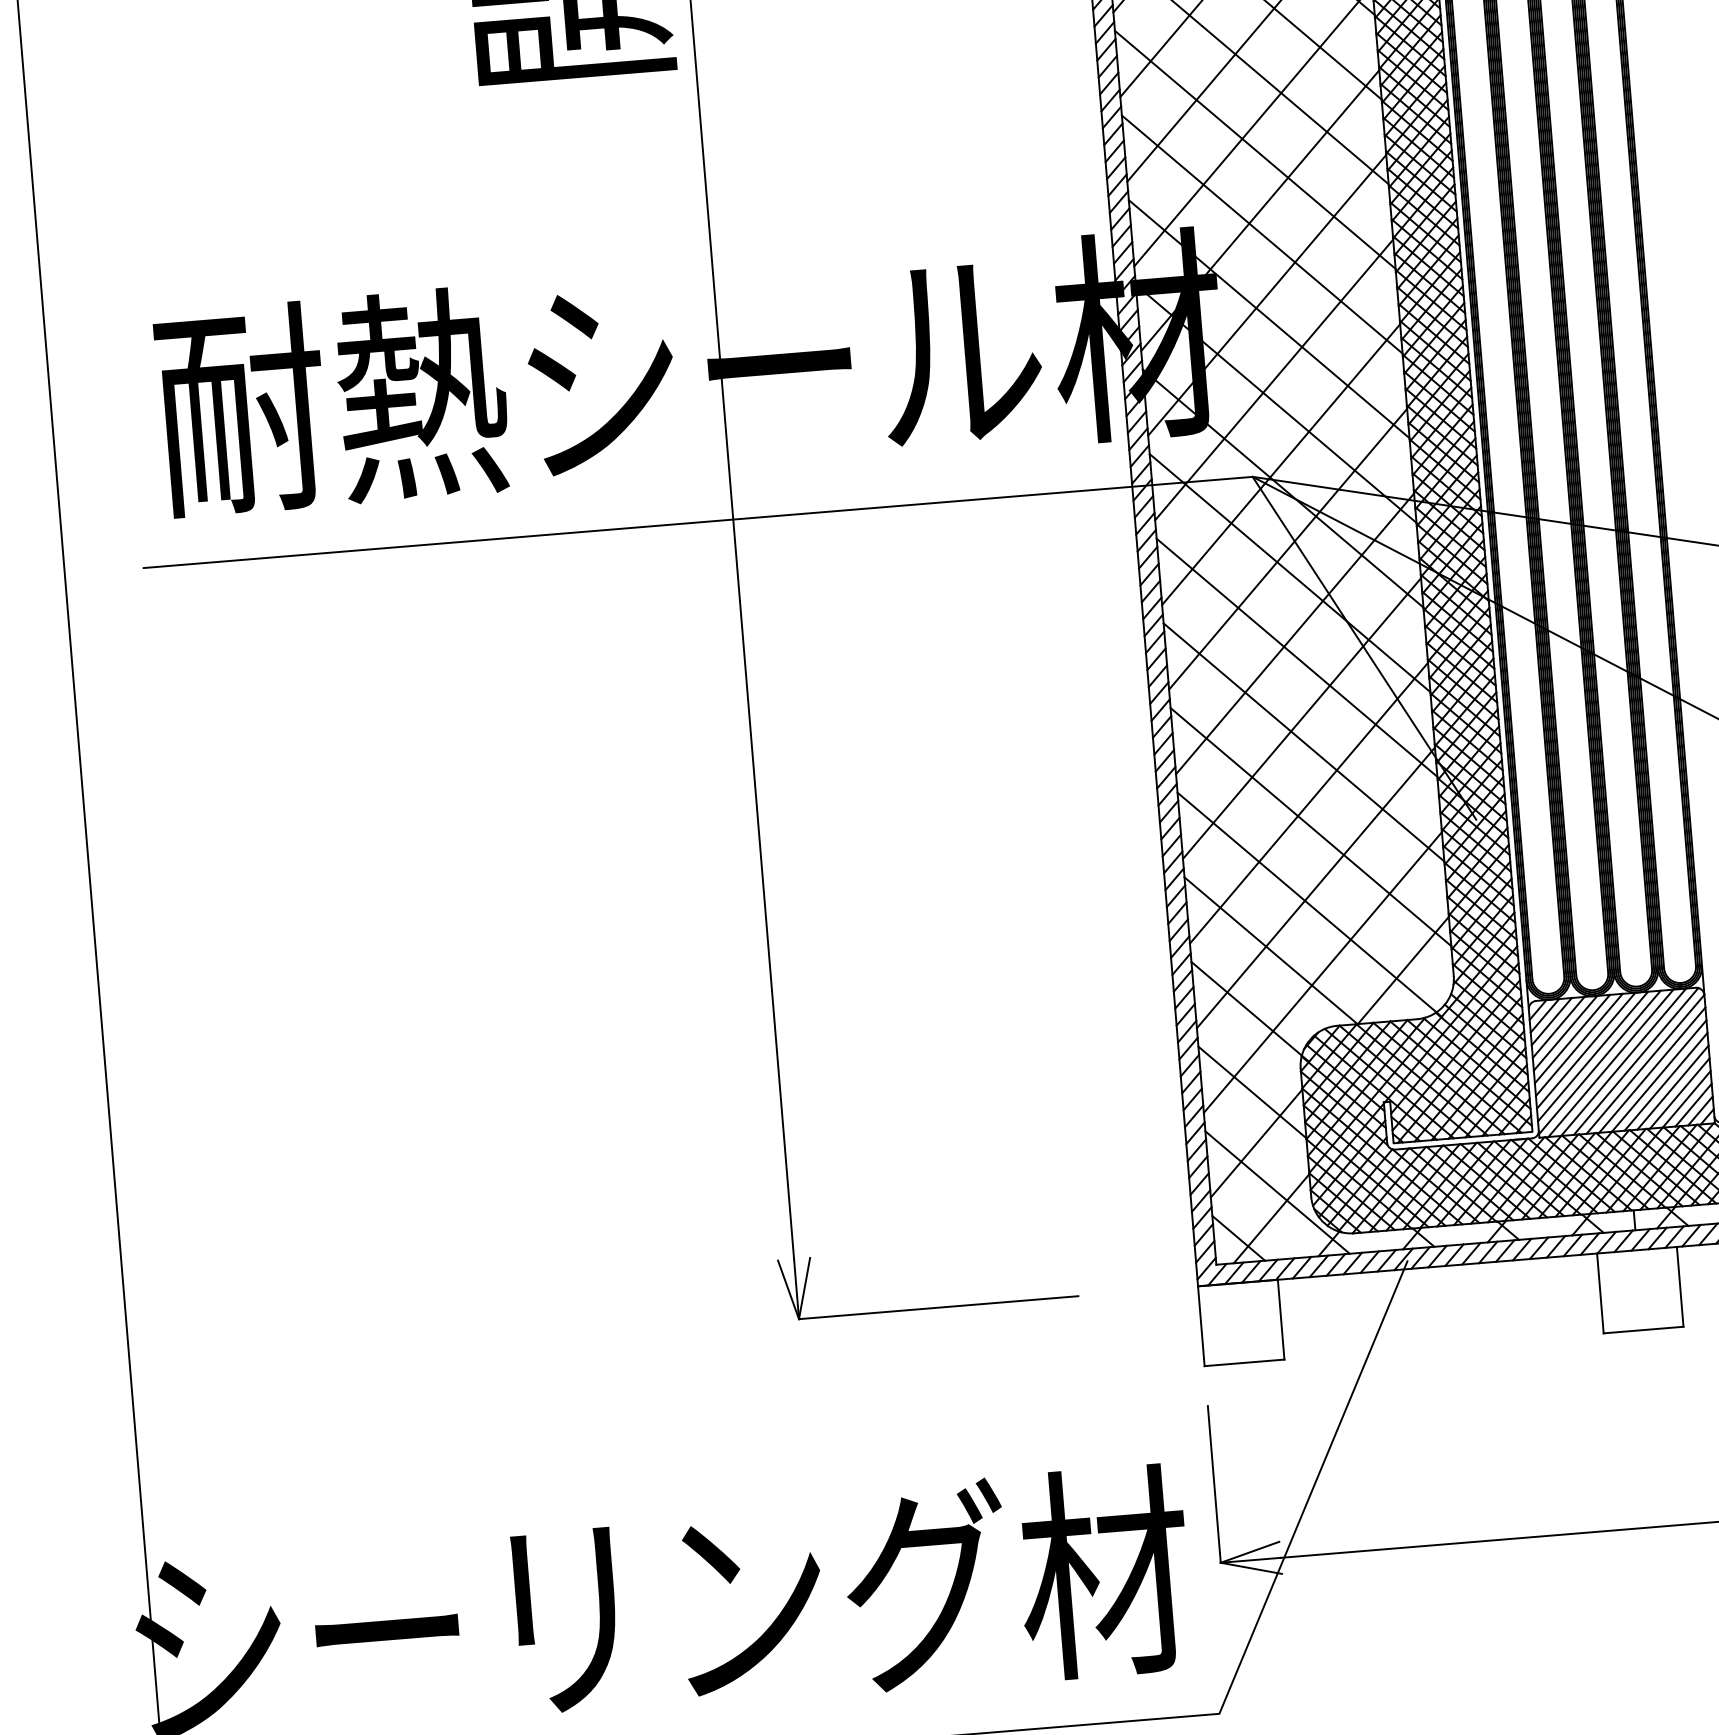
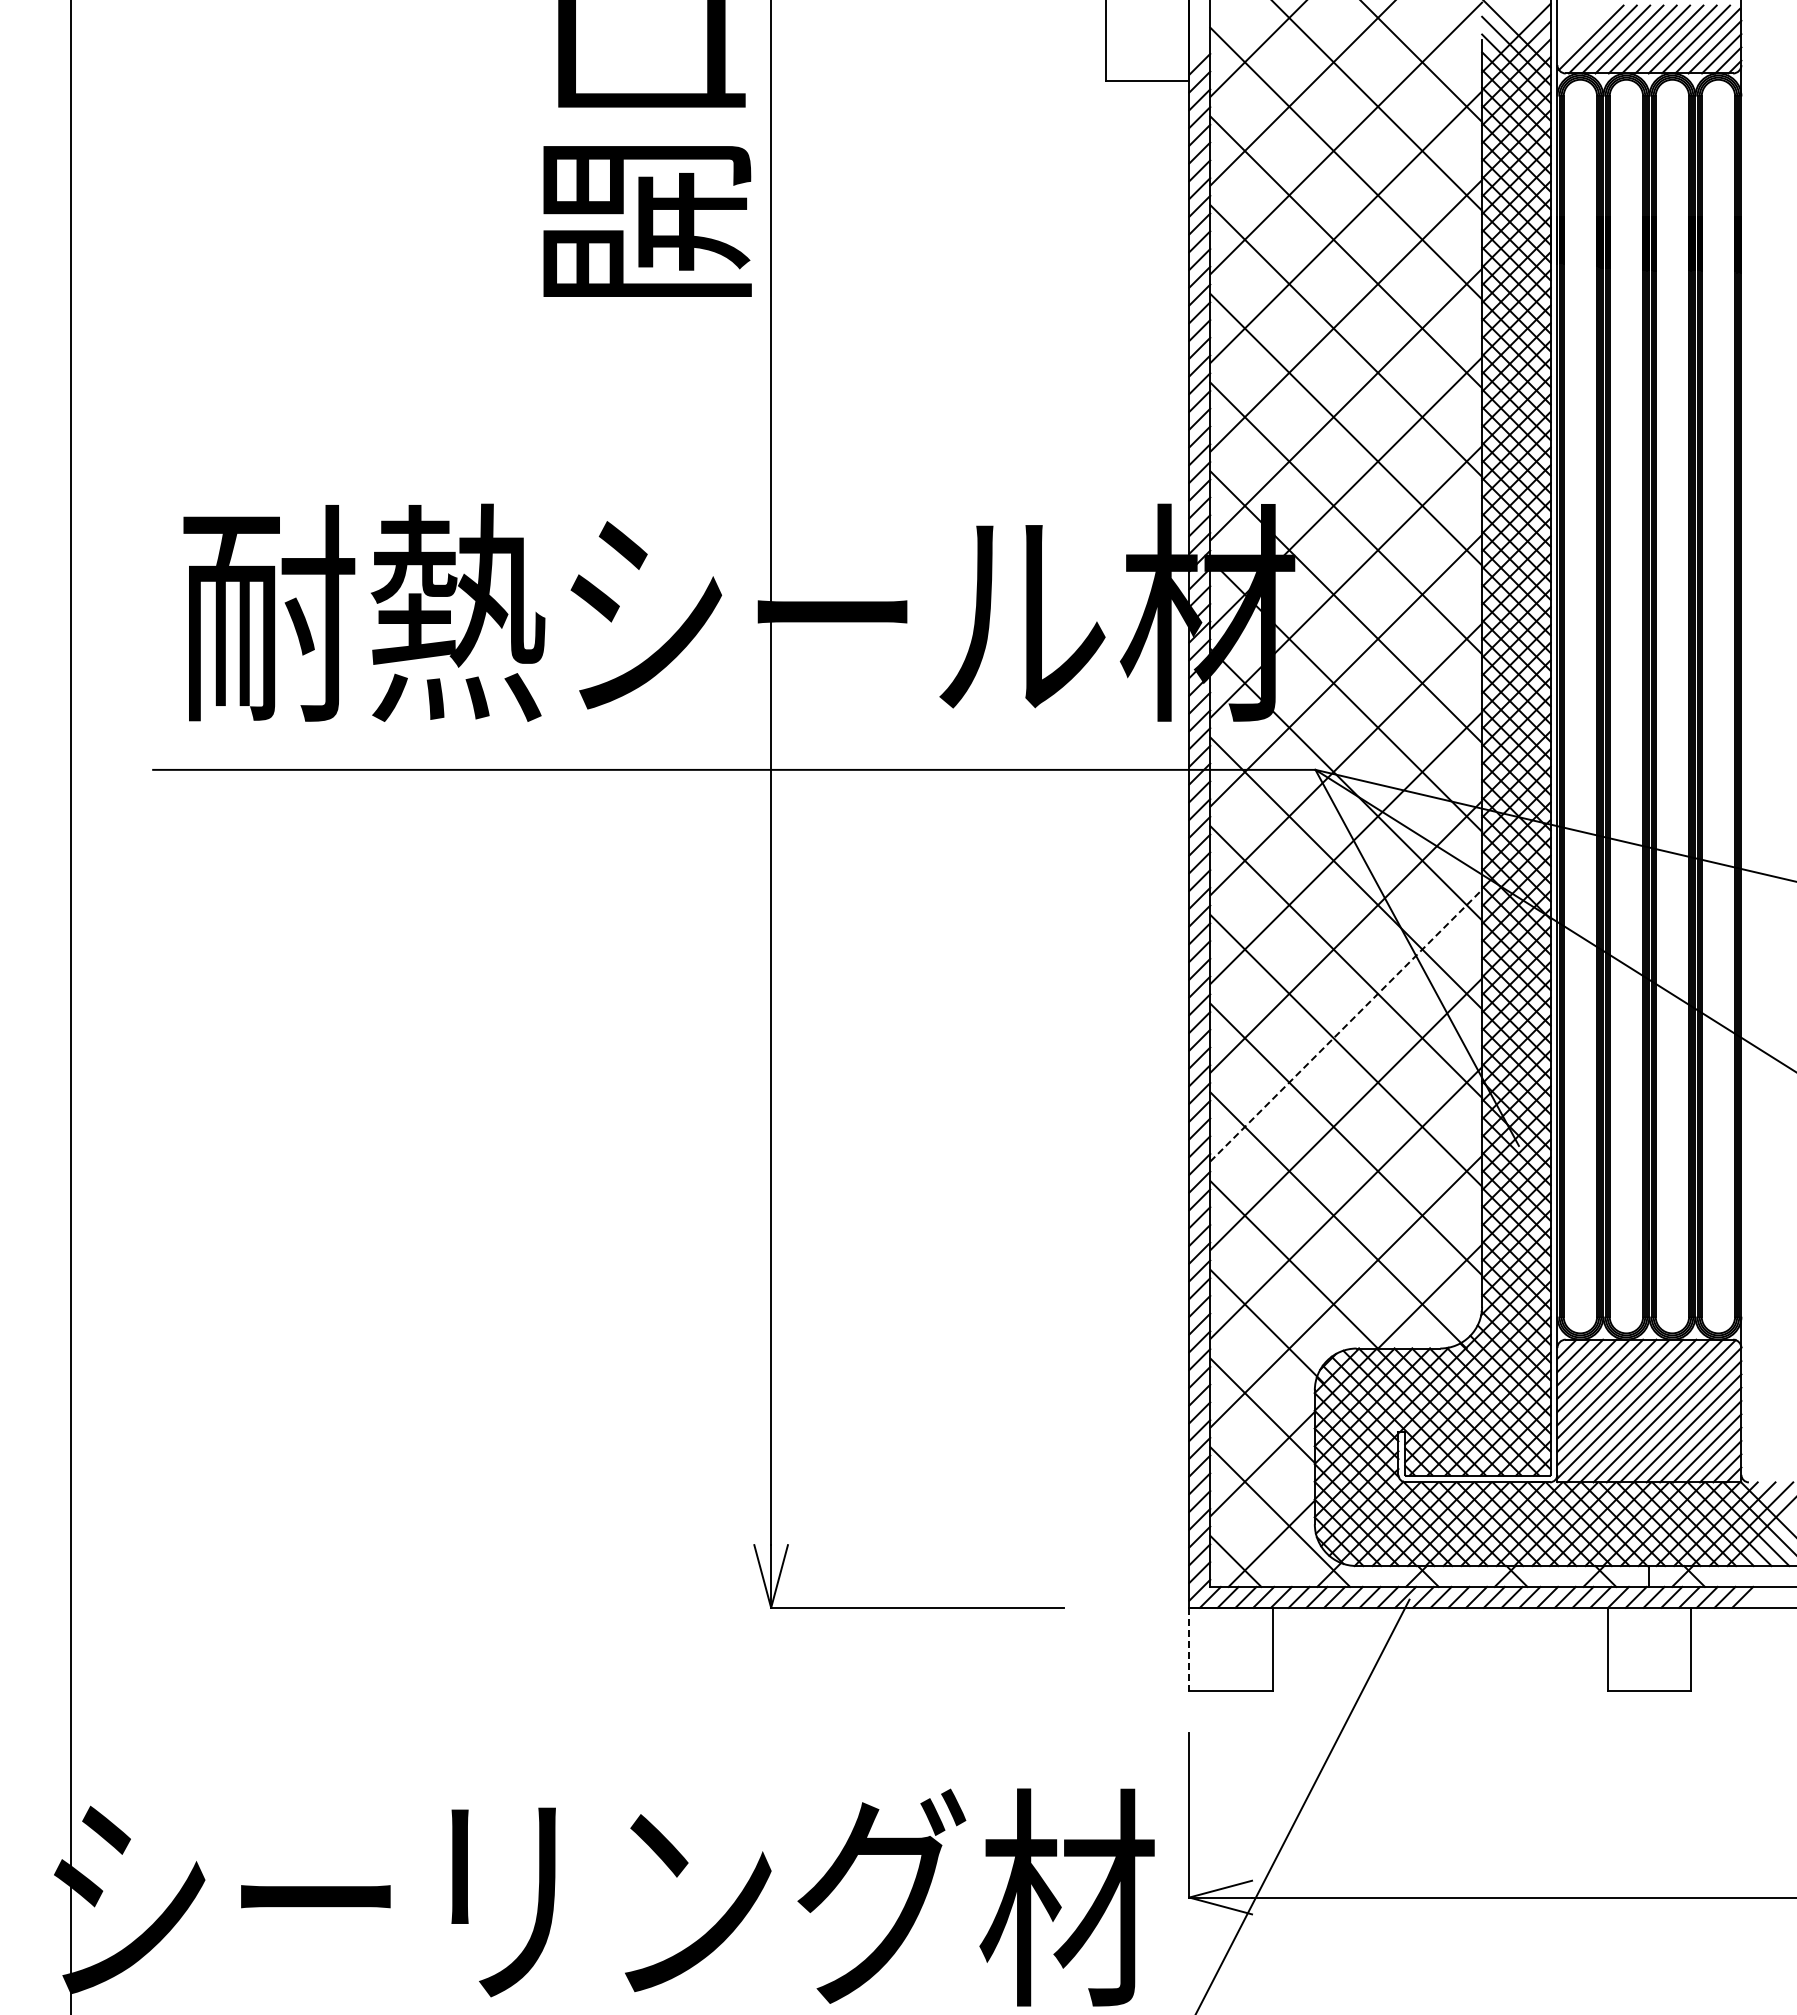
line: (1302, 718) -> (1346, 1025), solid -> dashed
line: (1201, 1326) -> (1189, 1649), solid -> dashed

